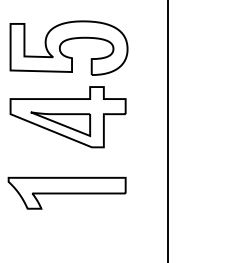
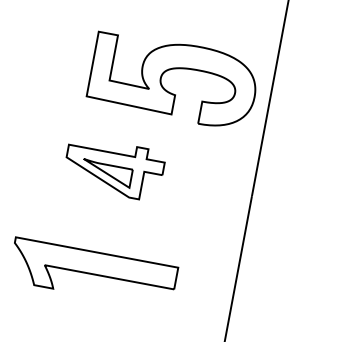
part: (66, 41) -> (171, 70), moved
part: (67, 117) -> (113, 168), size x0.6

